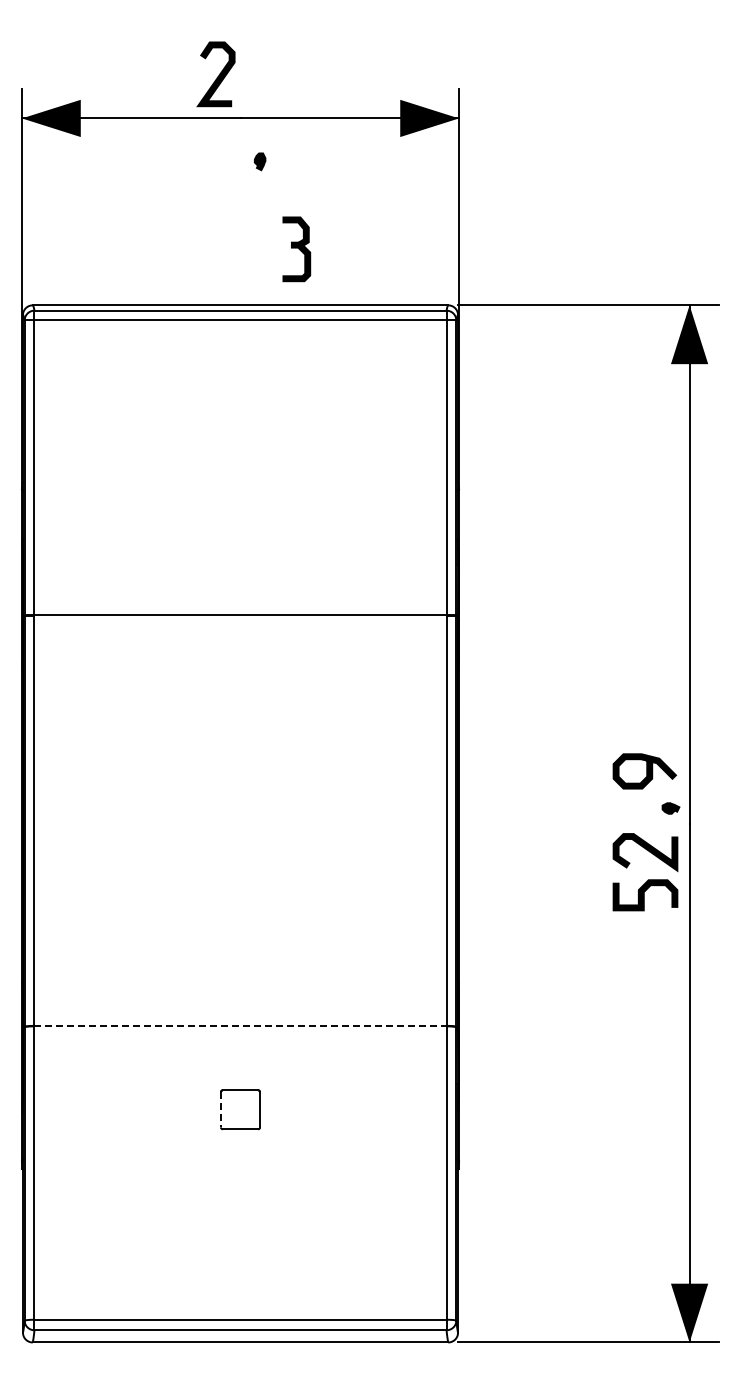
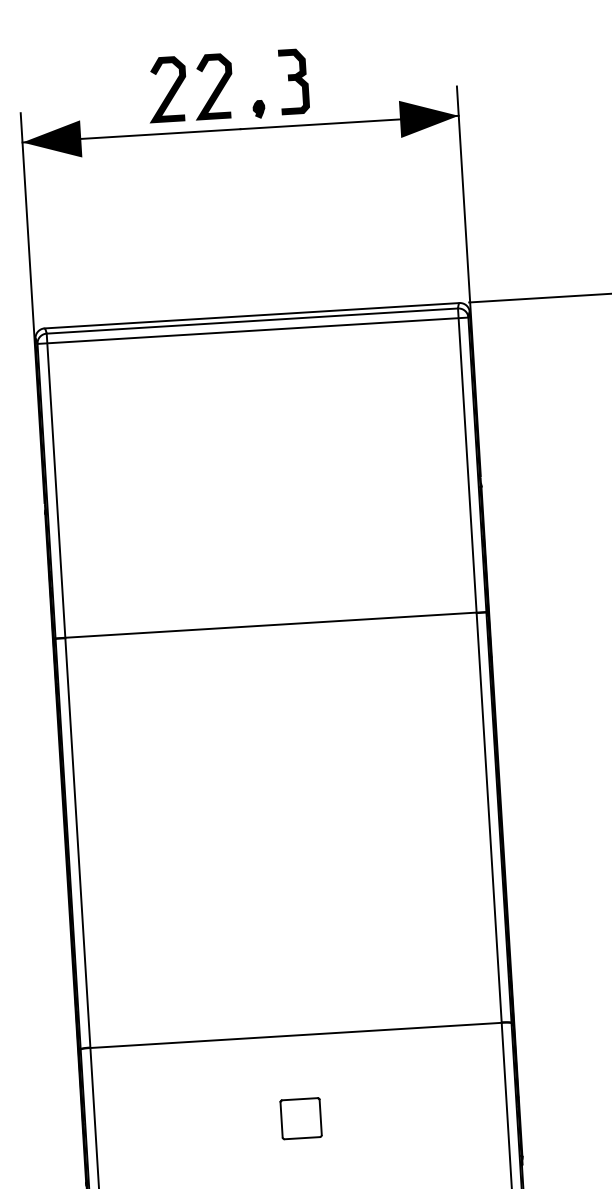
curve: (171, 76) -> (169, 91), added
part: (260, 161) -> (259, 109), moved
part: (296, 249) -> (293, 81), moved
line: (241, 1026) -> (297, 1035), dashed -> solid
line: (220, 1109) -> (281, 1119), dashed -> solid

